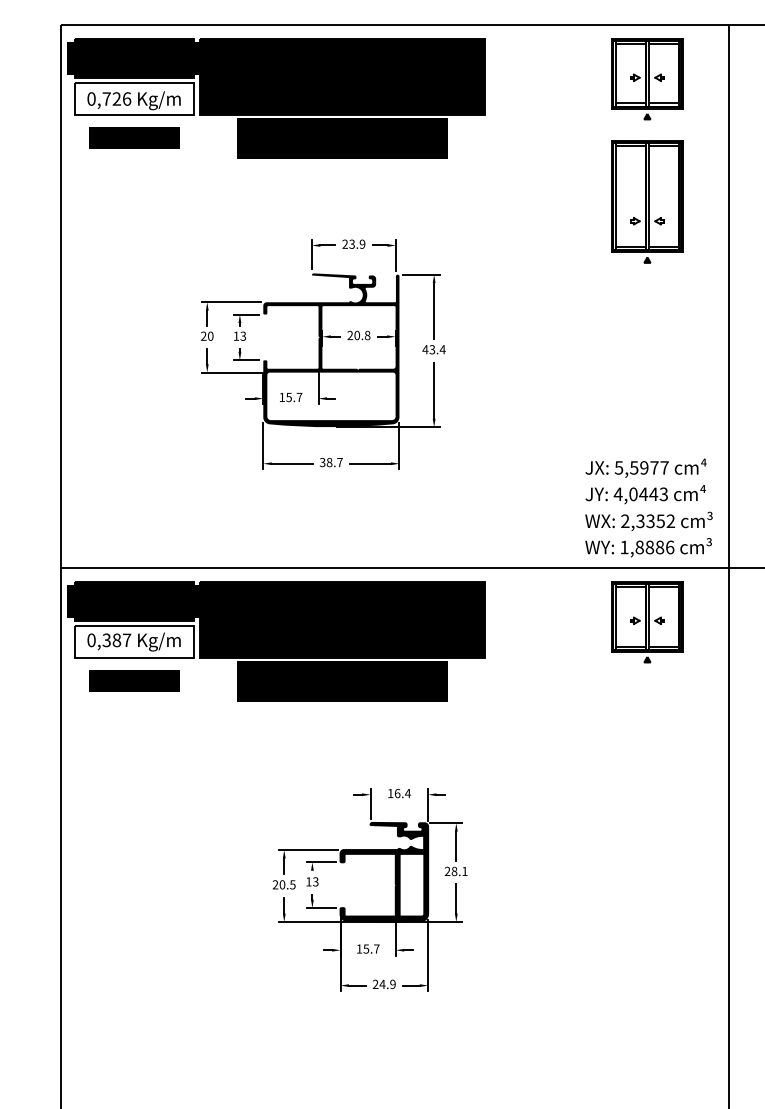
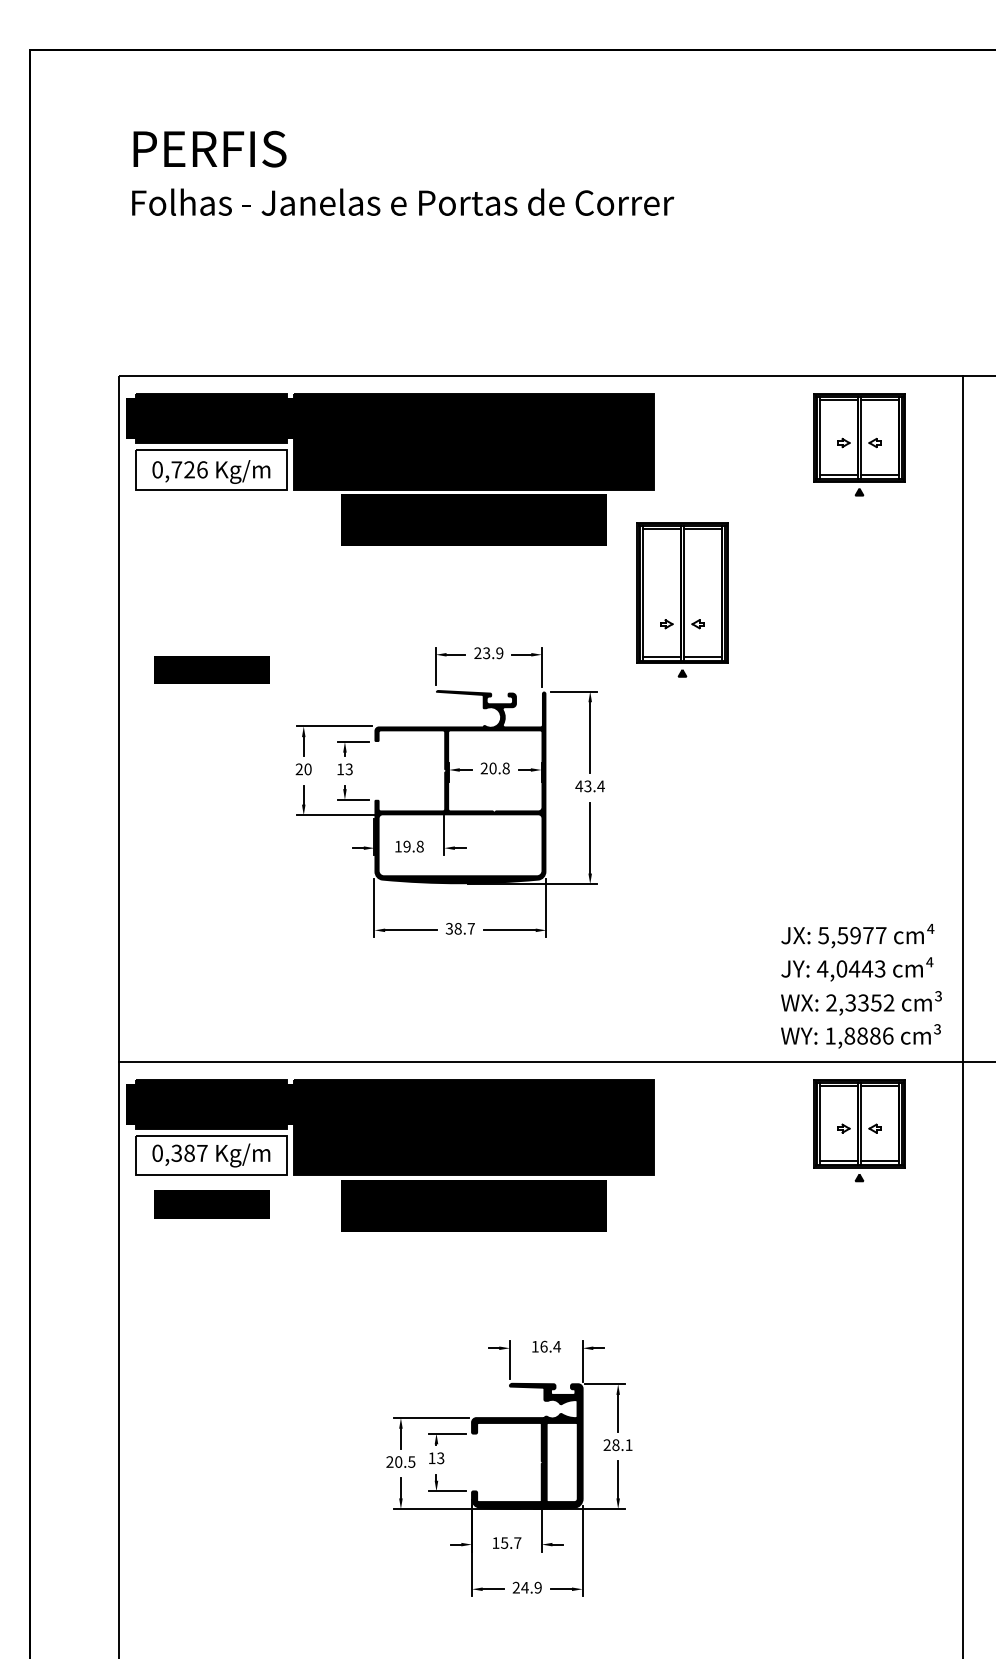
text: (134, 137) -> (211, 669), moved
part: (647, 201) -> (682, 599), moved
text: (294, 397) -> (413, 846), 15.7 -> 19.8

